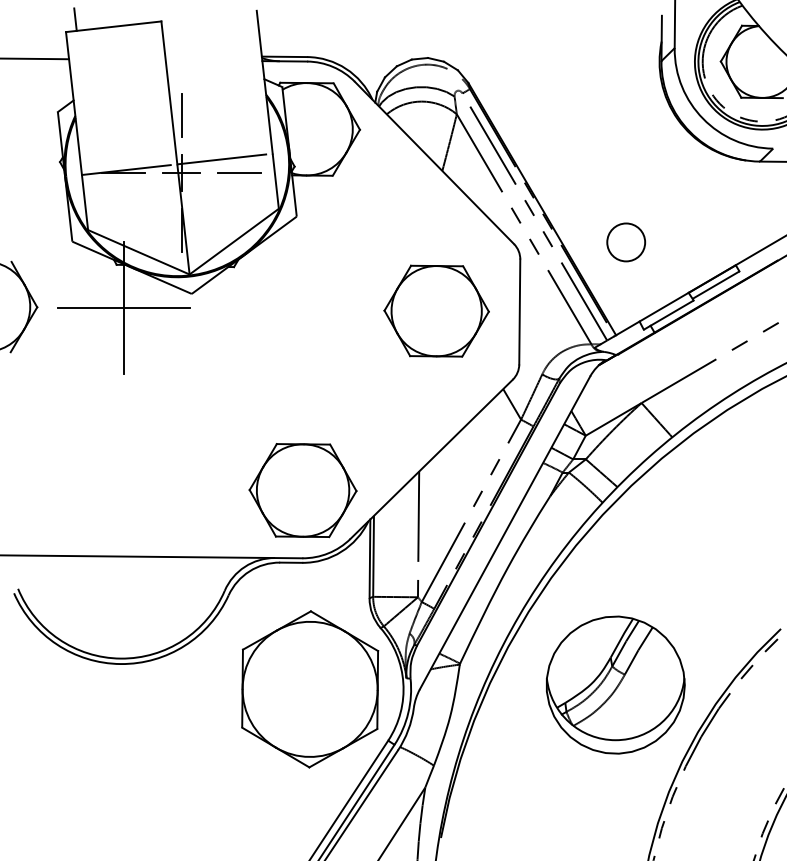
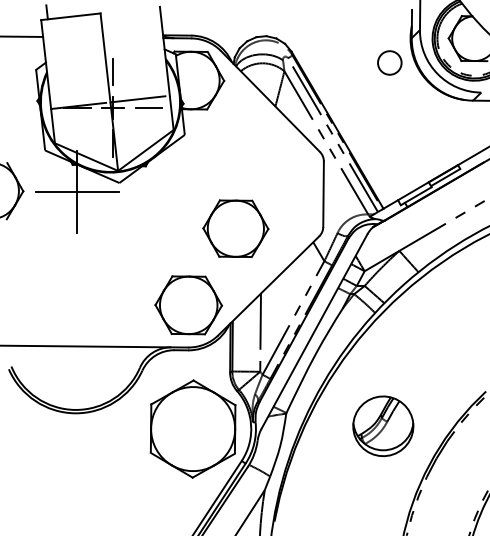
circle: (625, 241) -> (389, 62), moved
part: (436, 310) -> (235, 228), moved
part: (616, 683) -> (383, 425), size x0.7

